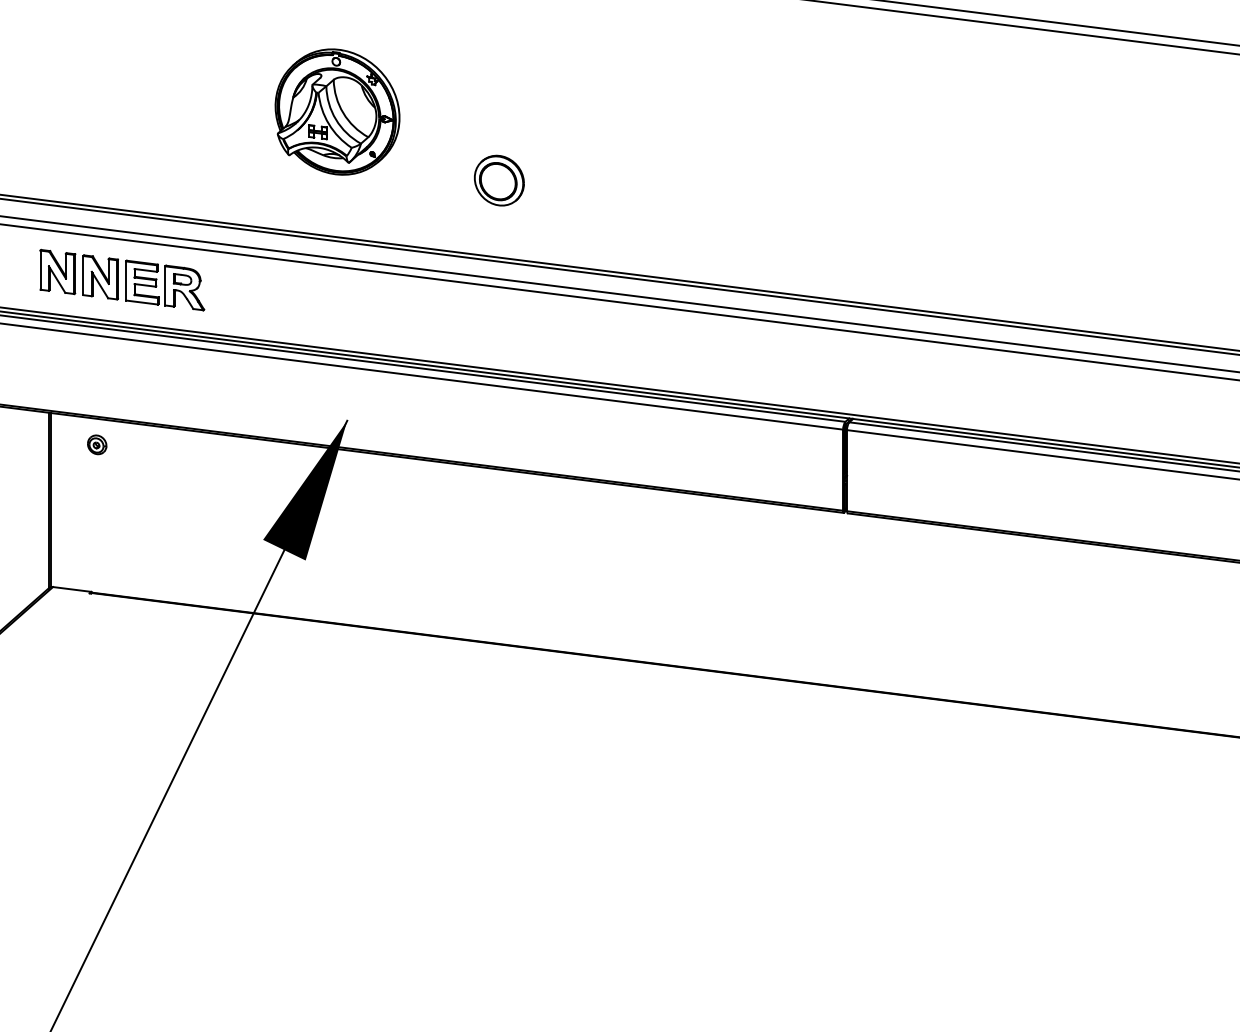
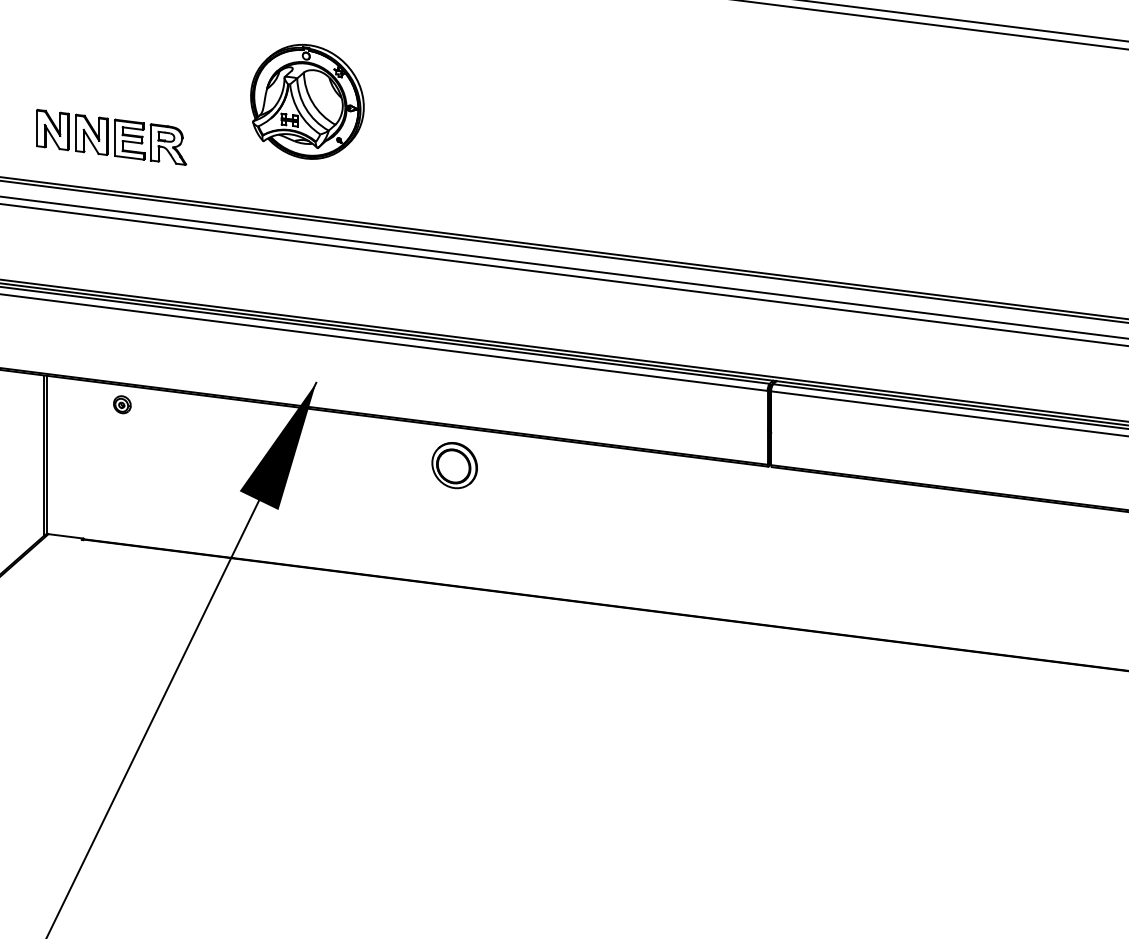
part: (499, 180) -> (454, 465), moved
part: (122, 279) -> (111, 136), moved
part: (97, 444) -> (122, 404), moved

